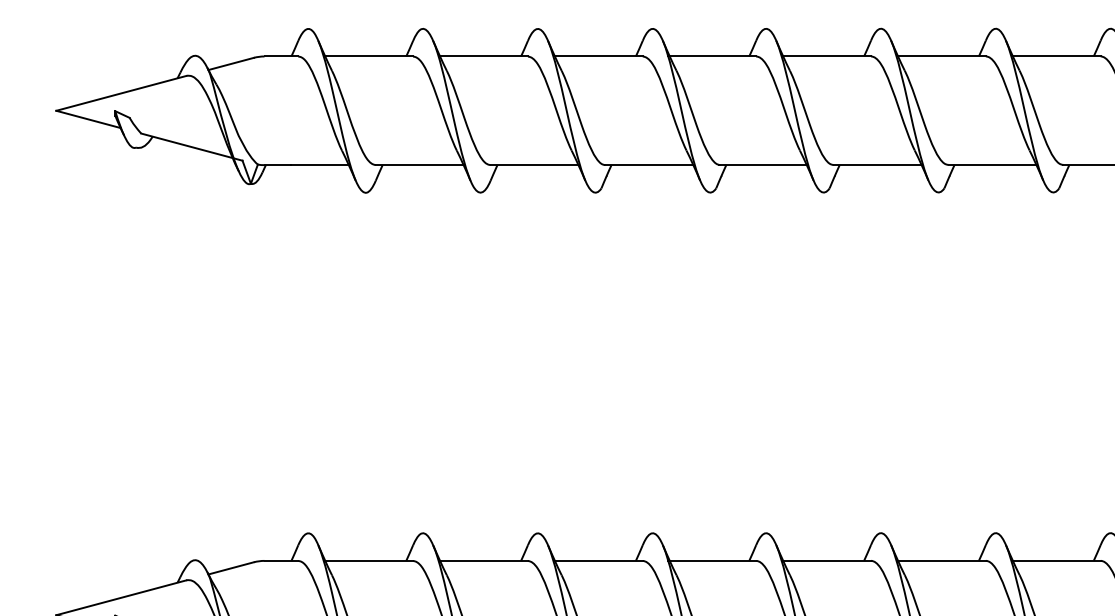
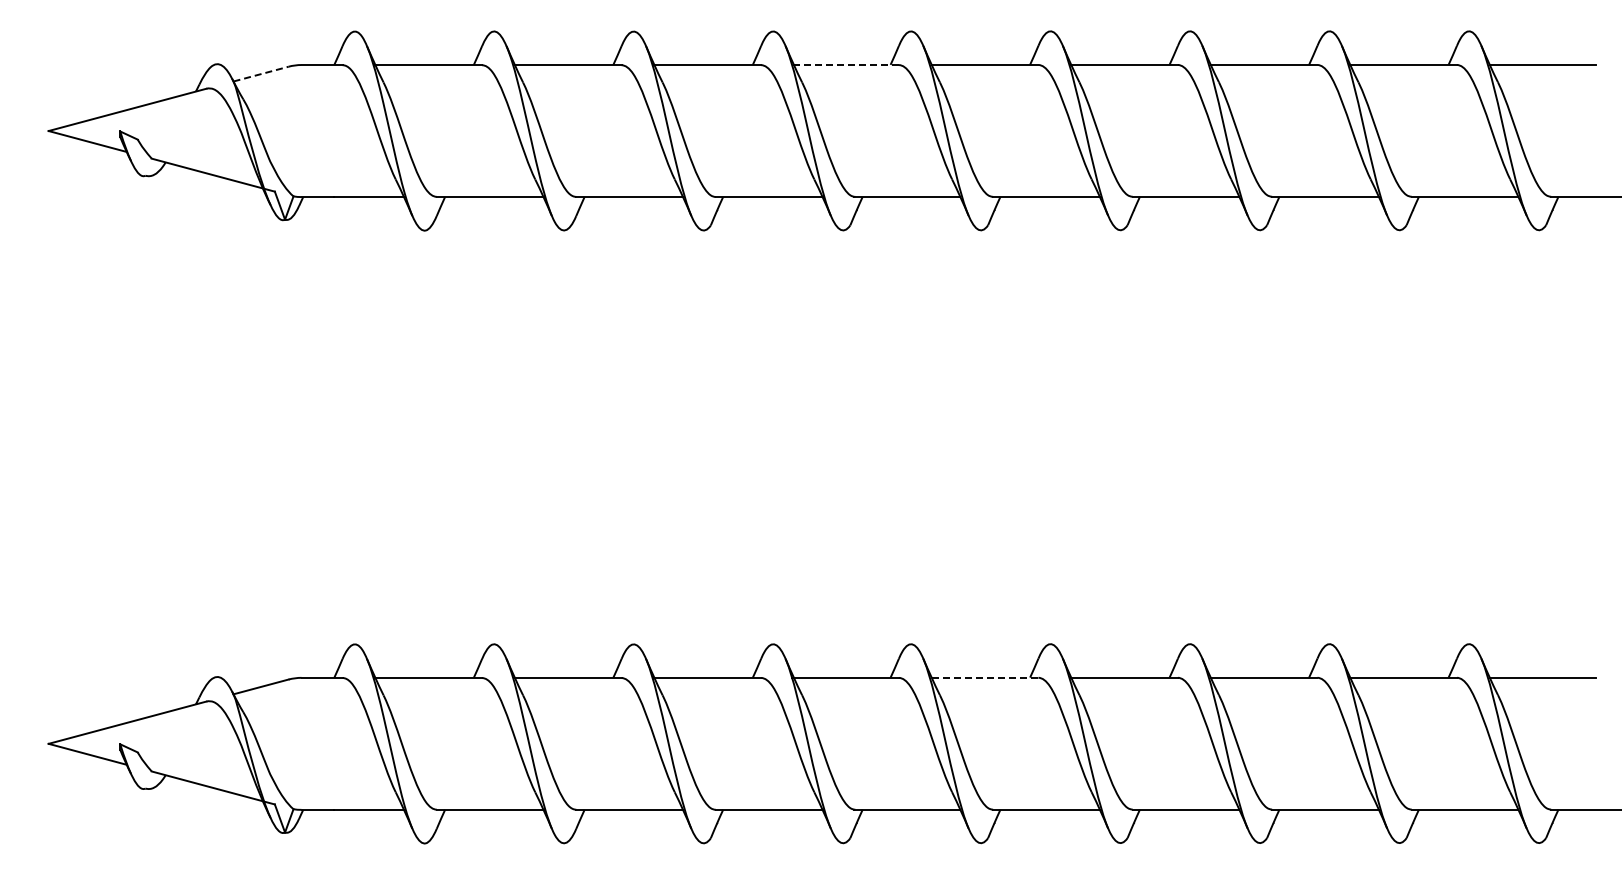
line: (712, 56) -> (845, 64), solid -> dashed
line: (231, 64) -> (261, 74), solid -> dashed
line: (826, 560) -> (984, 677), solid -> dashed

